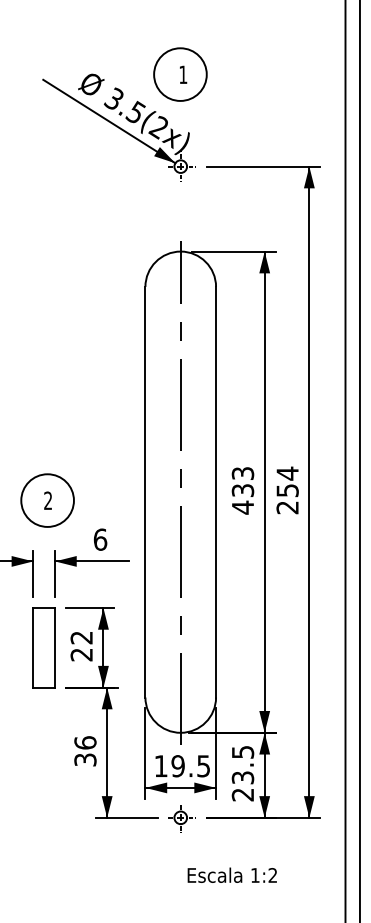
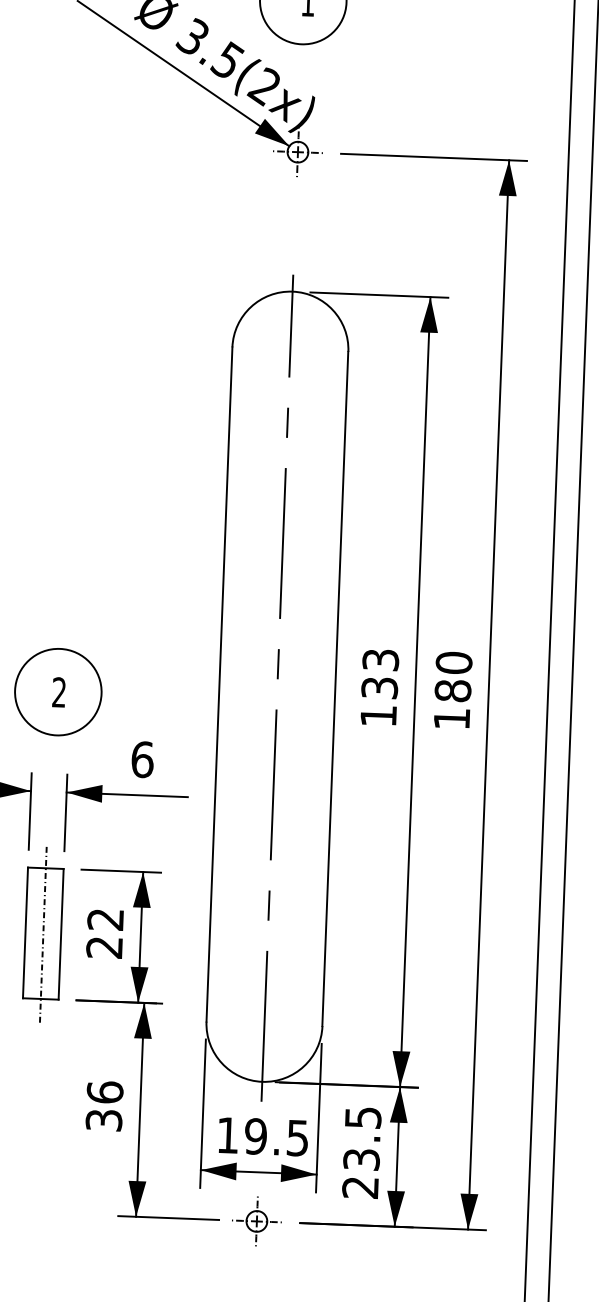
text: (287, 490) -> (452, 690), 254 -> 180
text: (242, 507) -> (377, 715), 433 -> 133
line: (44, 647) -> (43, 933), added

